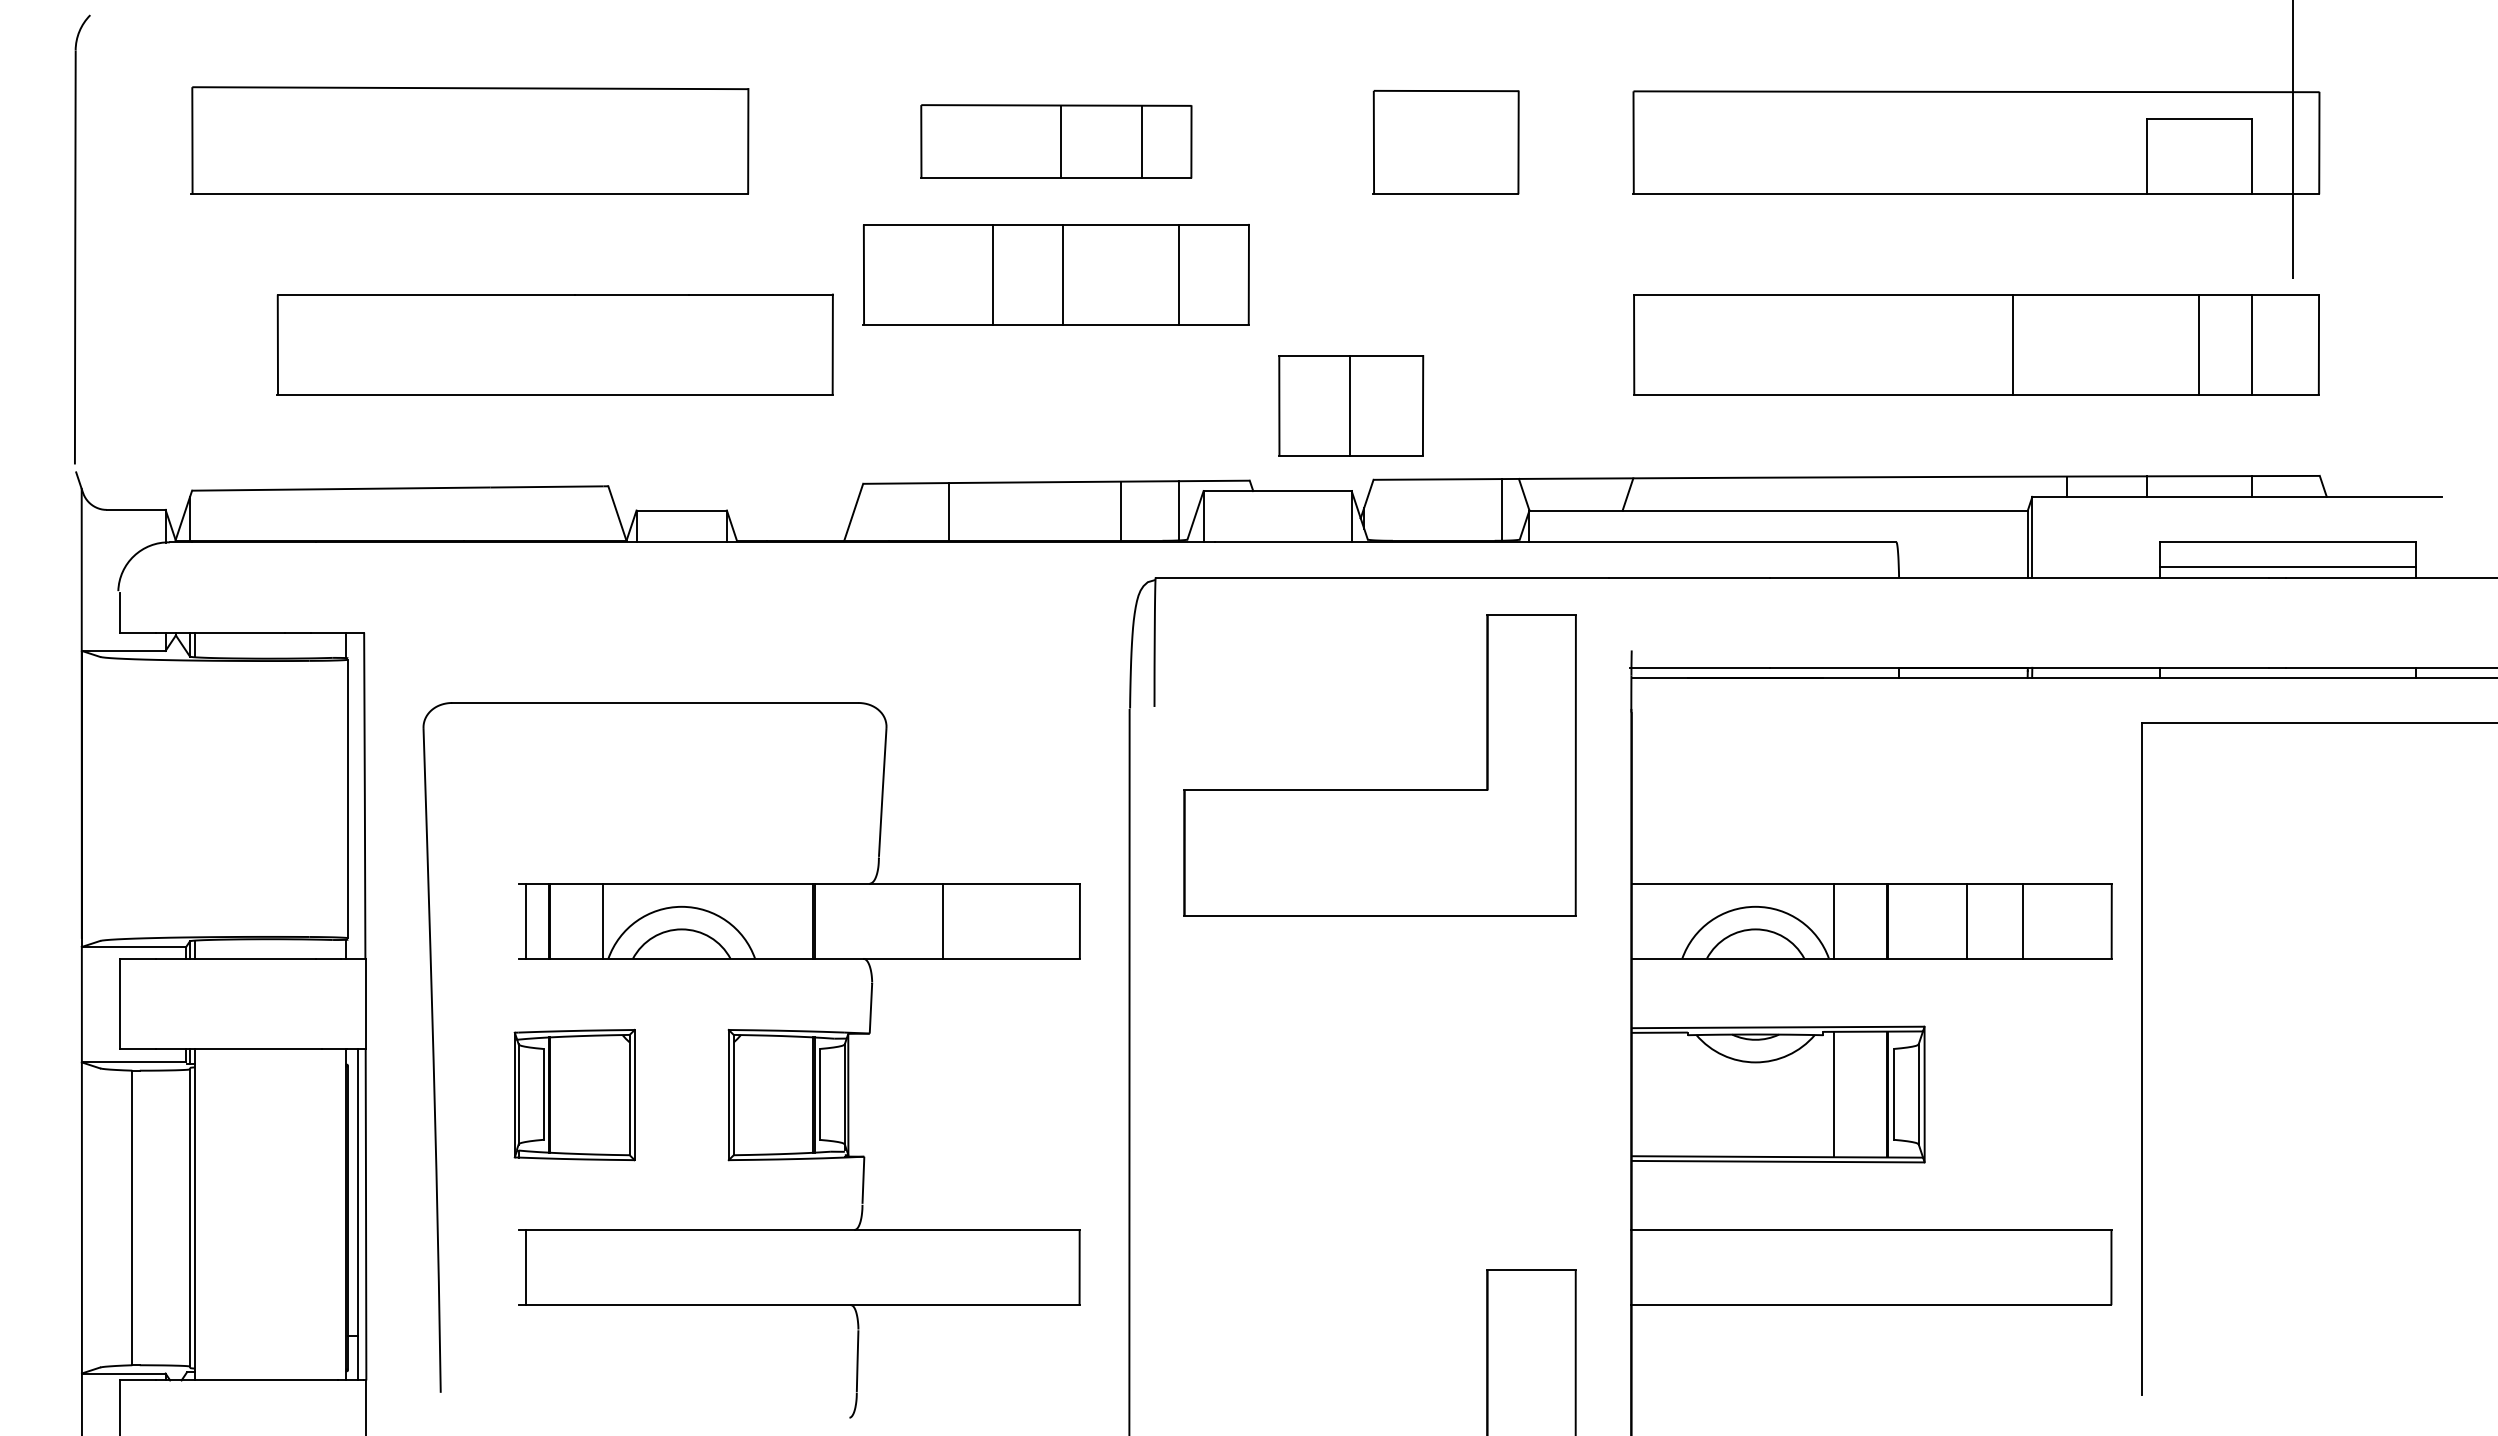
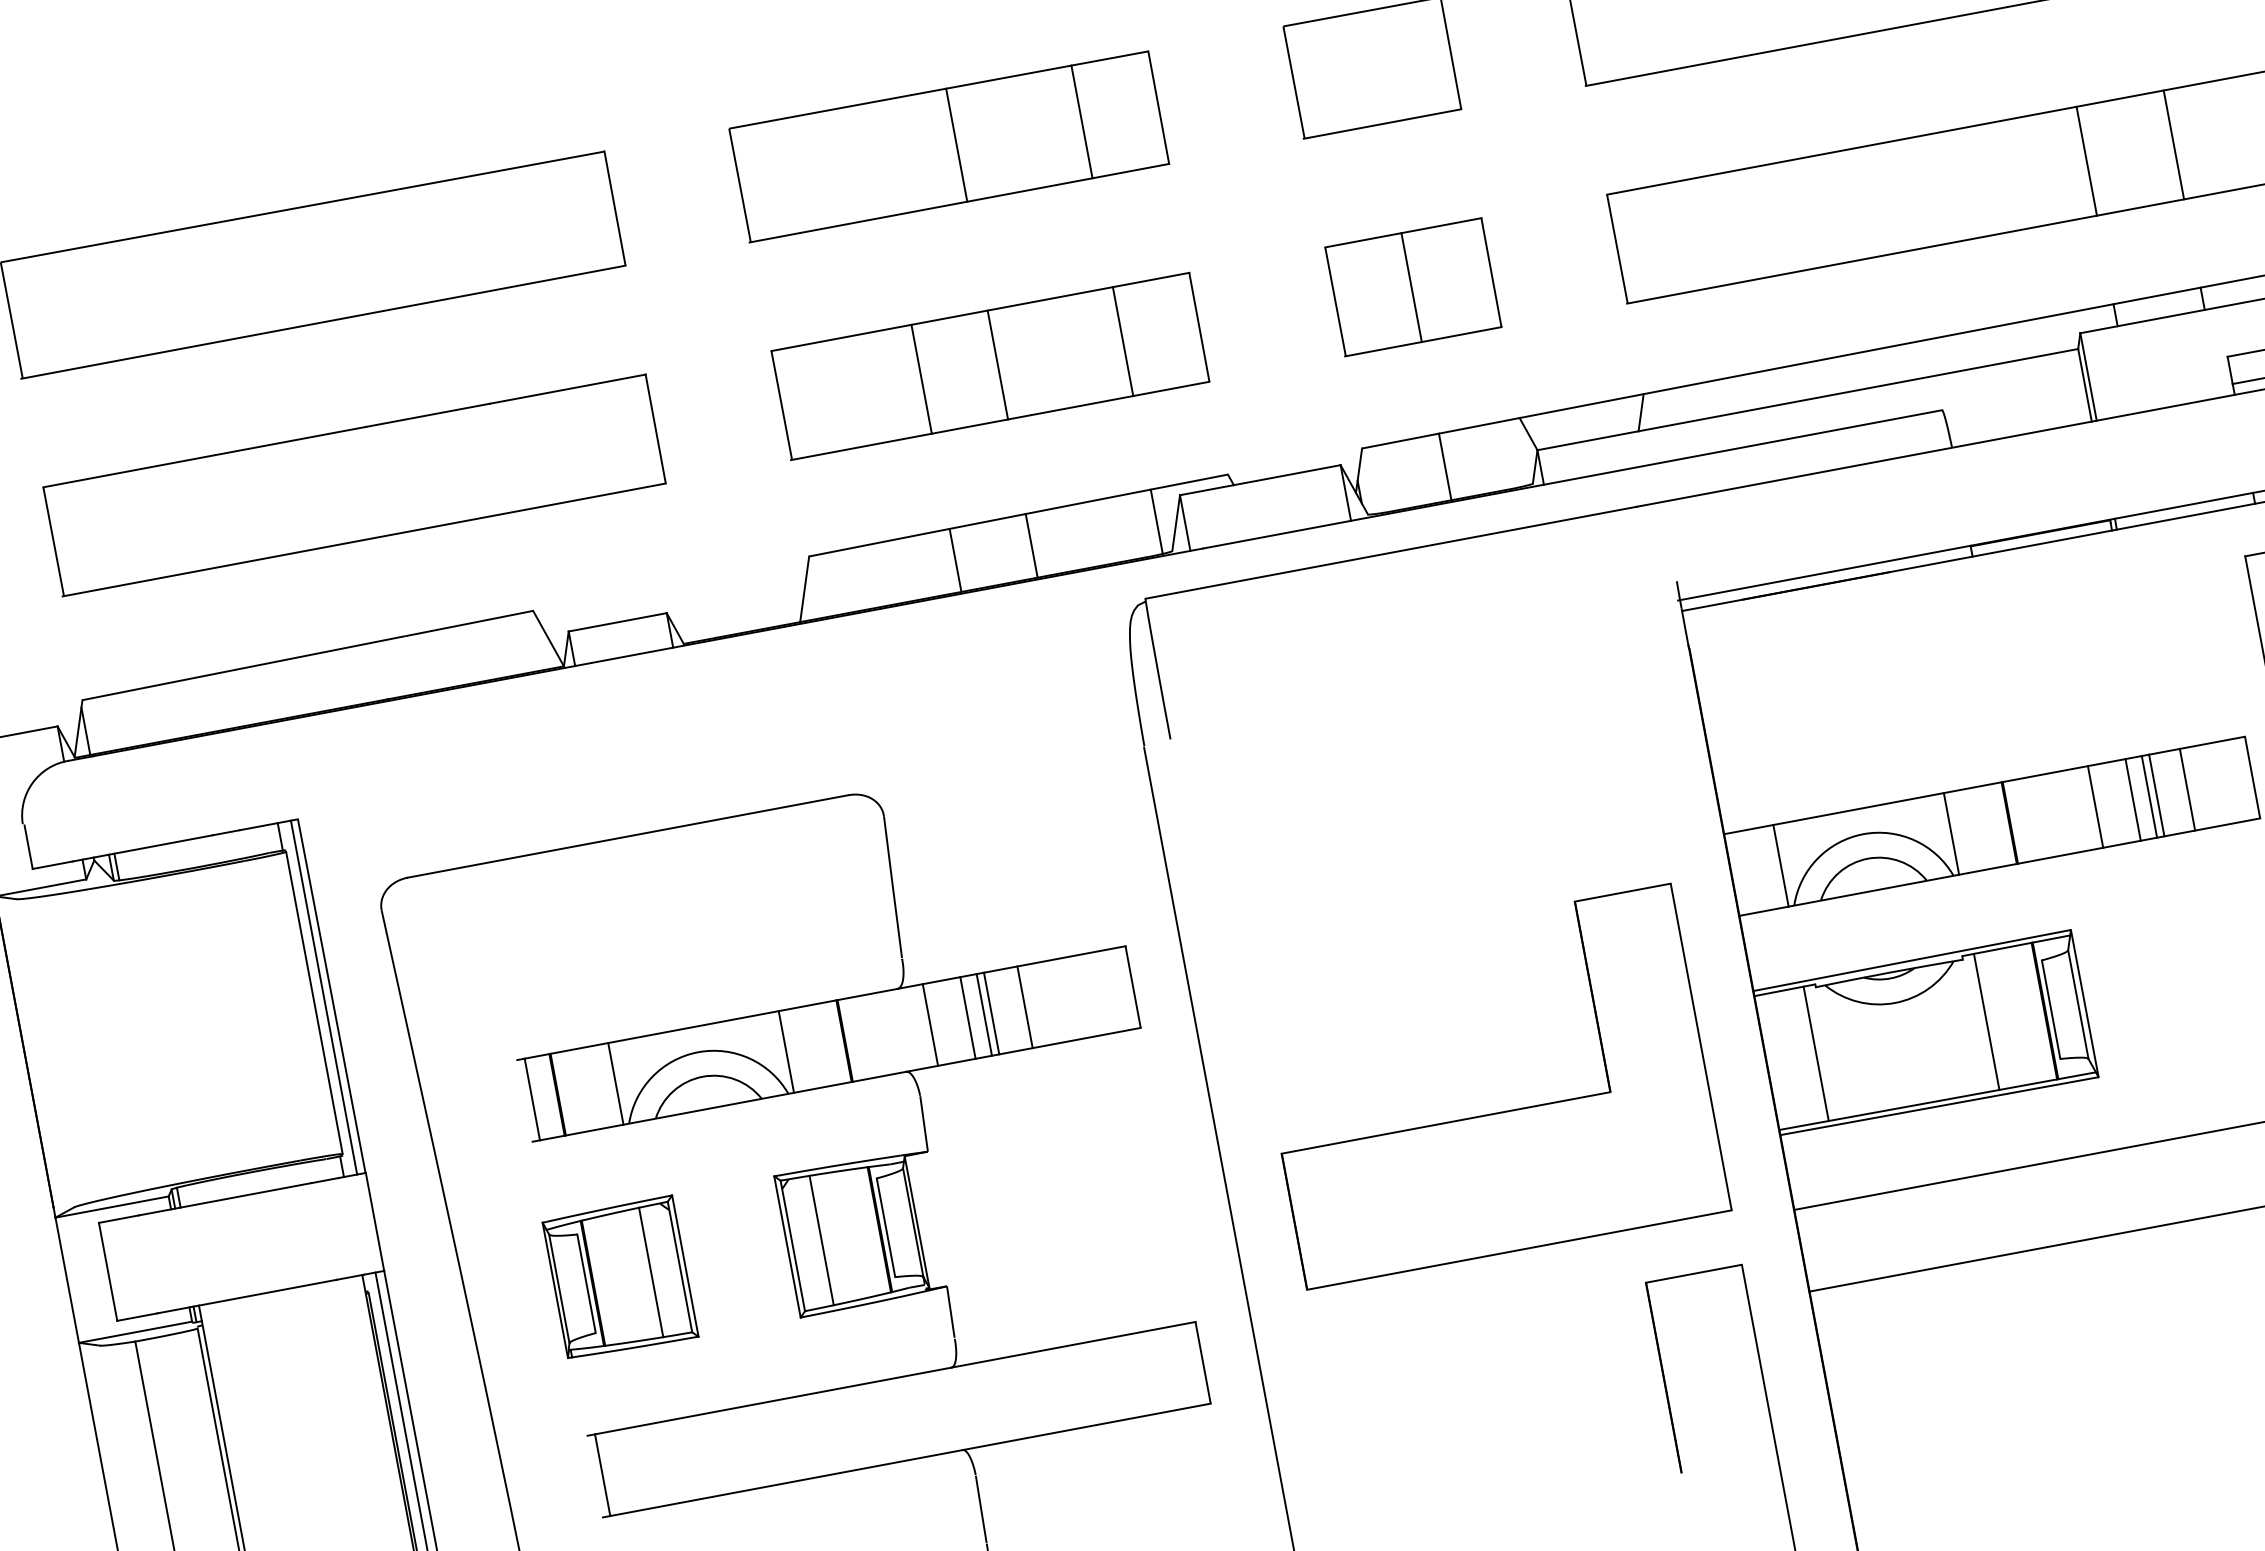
part: (1056, 141) -> (949, 145), size x1.43
part: (1055, 274) -> (989, 366), moved
part: (554, 344) -> (353, 485), moved
line: (2012, 344) -> (2086, 160), moved
line: (2199, 344) -> (2174, 144), moved
part: (1351, 405) -> (1413, 286), moved
line: (1501, 509) -> (1445, 466), moved
line: (948, 511) -> (955, 560), moved
line: (1121, 511) -> (1032, 545), moved
part: (1379, 789) -> (1493, 1113), moved
line: (357, 795) -> (323, 997), added
line: (760, 920) -> (786, 1051), added
line: (893, 920) -> (930, 1024), added
line: (927, 920) -> (967, 1017), added
line: (949, 920) -> (991, 1012), added
line: (980, 920) -> (1025, 1006), added
line: (1677, 920) -> (1781, 864), added
line: (2001, 920) -> (2132, 799), added
line: (2016, 920) -> (2149, 796), added
line: (2051, 920) -> (2187, 788), added
line: (603, 1094) -> (651, 1271), added
line: (760, 1094) -> (821, 1239), added
line: (1677, 1094) -> (1816, 1053), added

